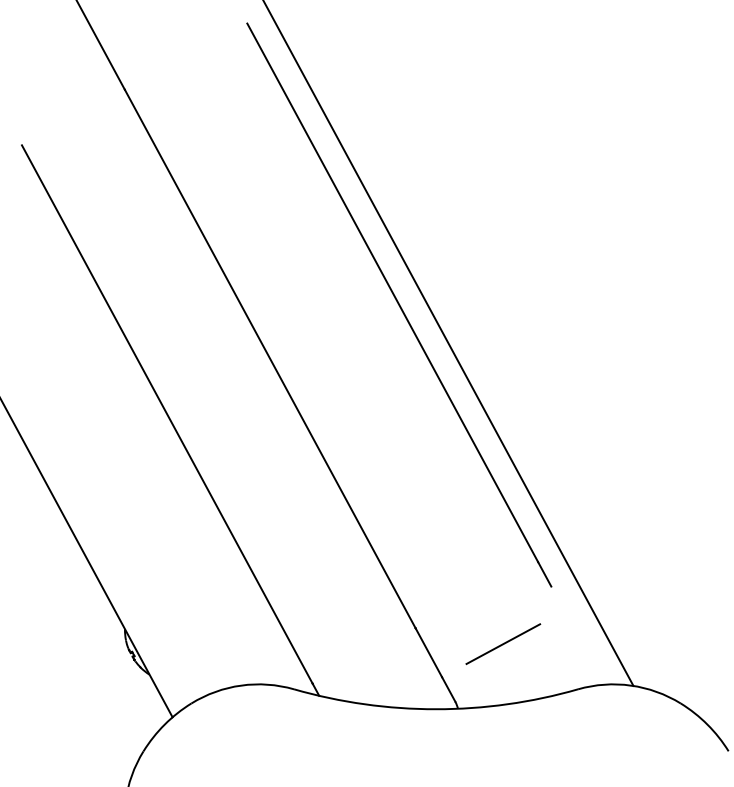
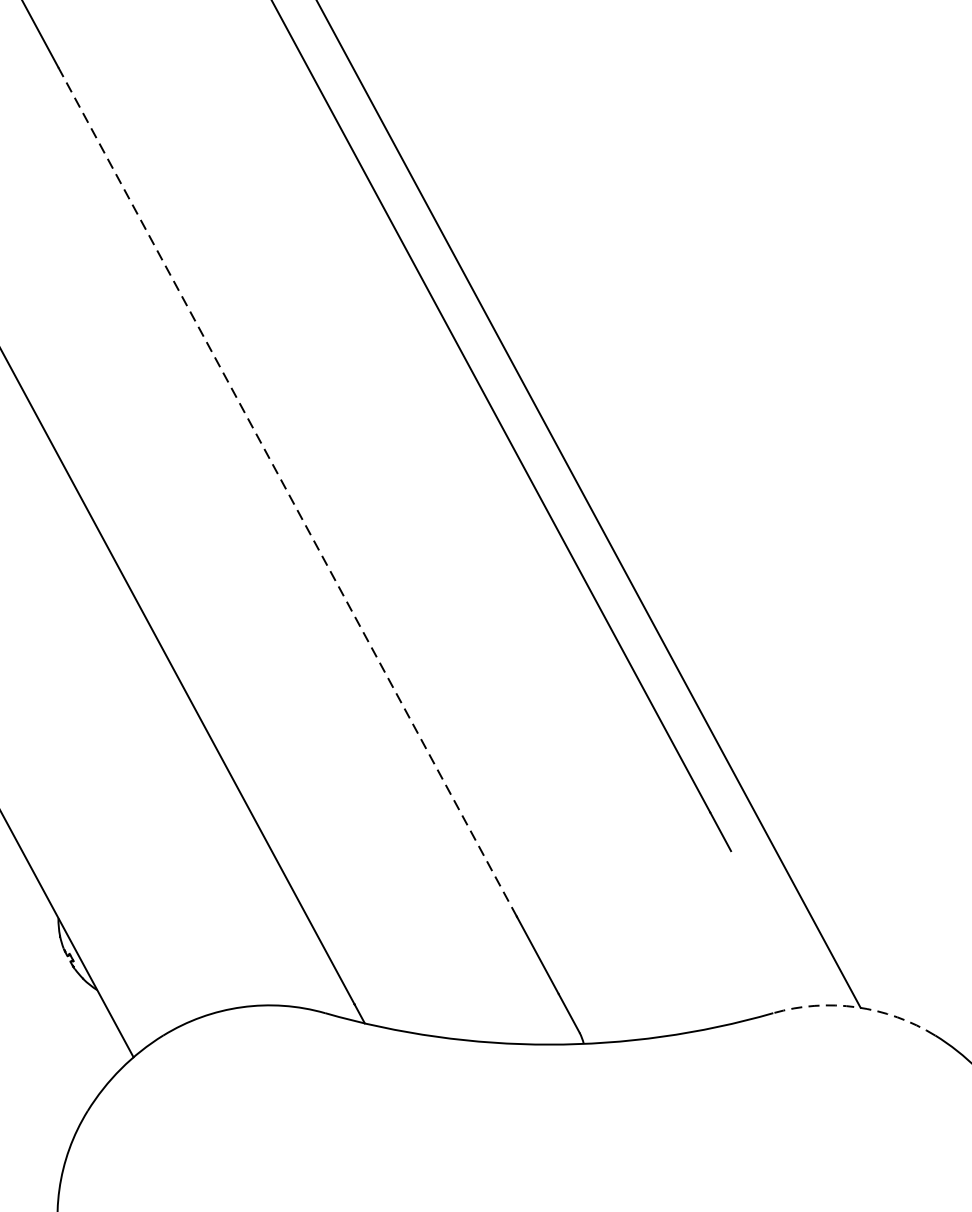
line: (270, 358) -> (288, 491), solid -> dashed
line: (503, 643) -> (655, 940), removed
arc: (630, 685) -> (855, 1007), solid -> dashed

